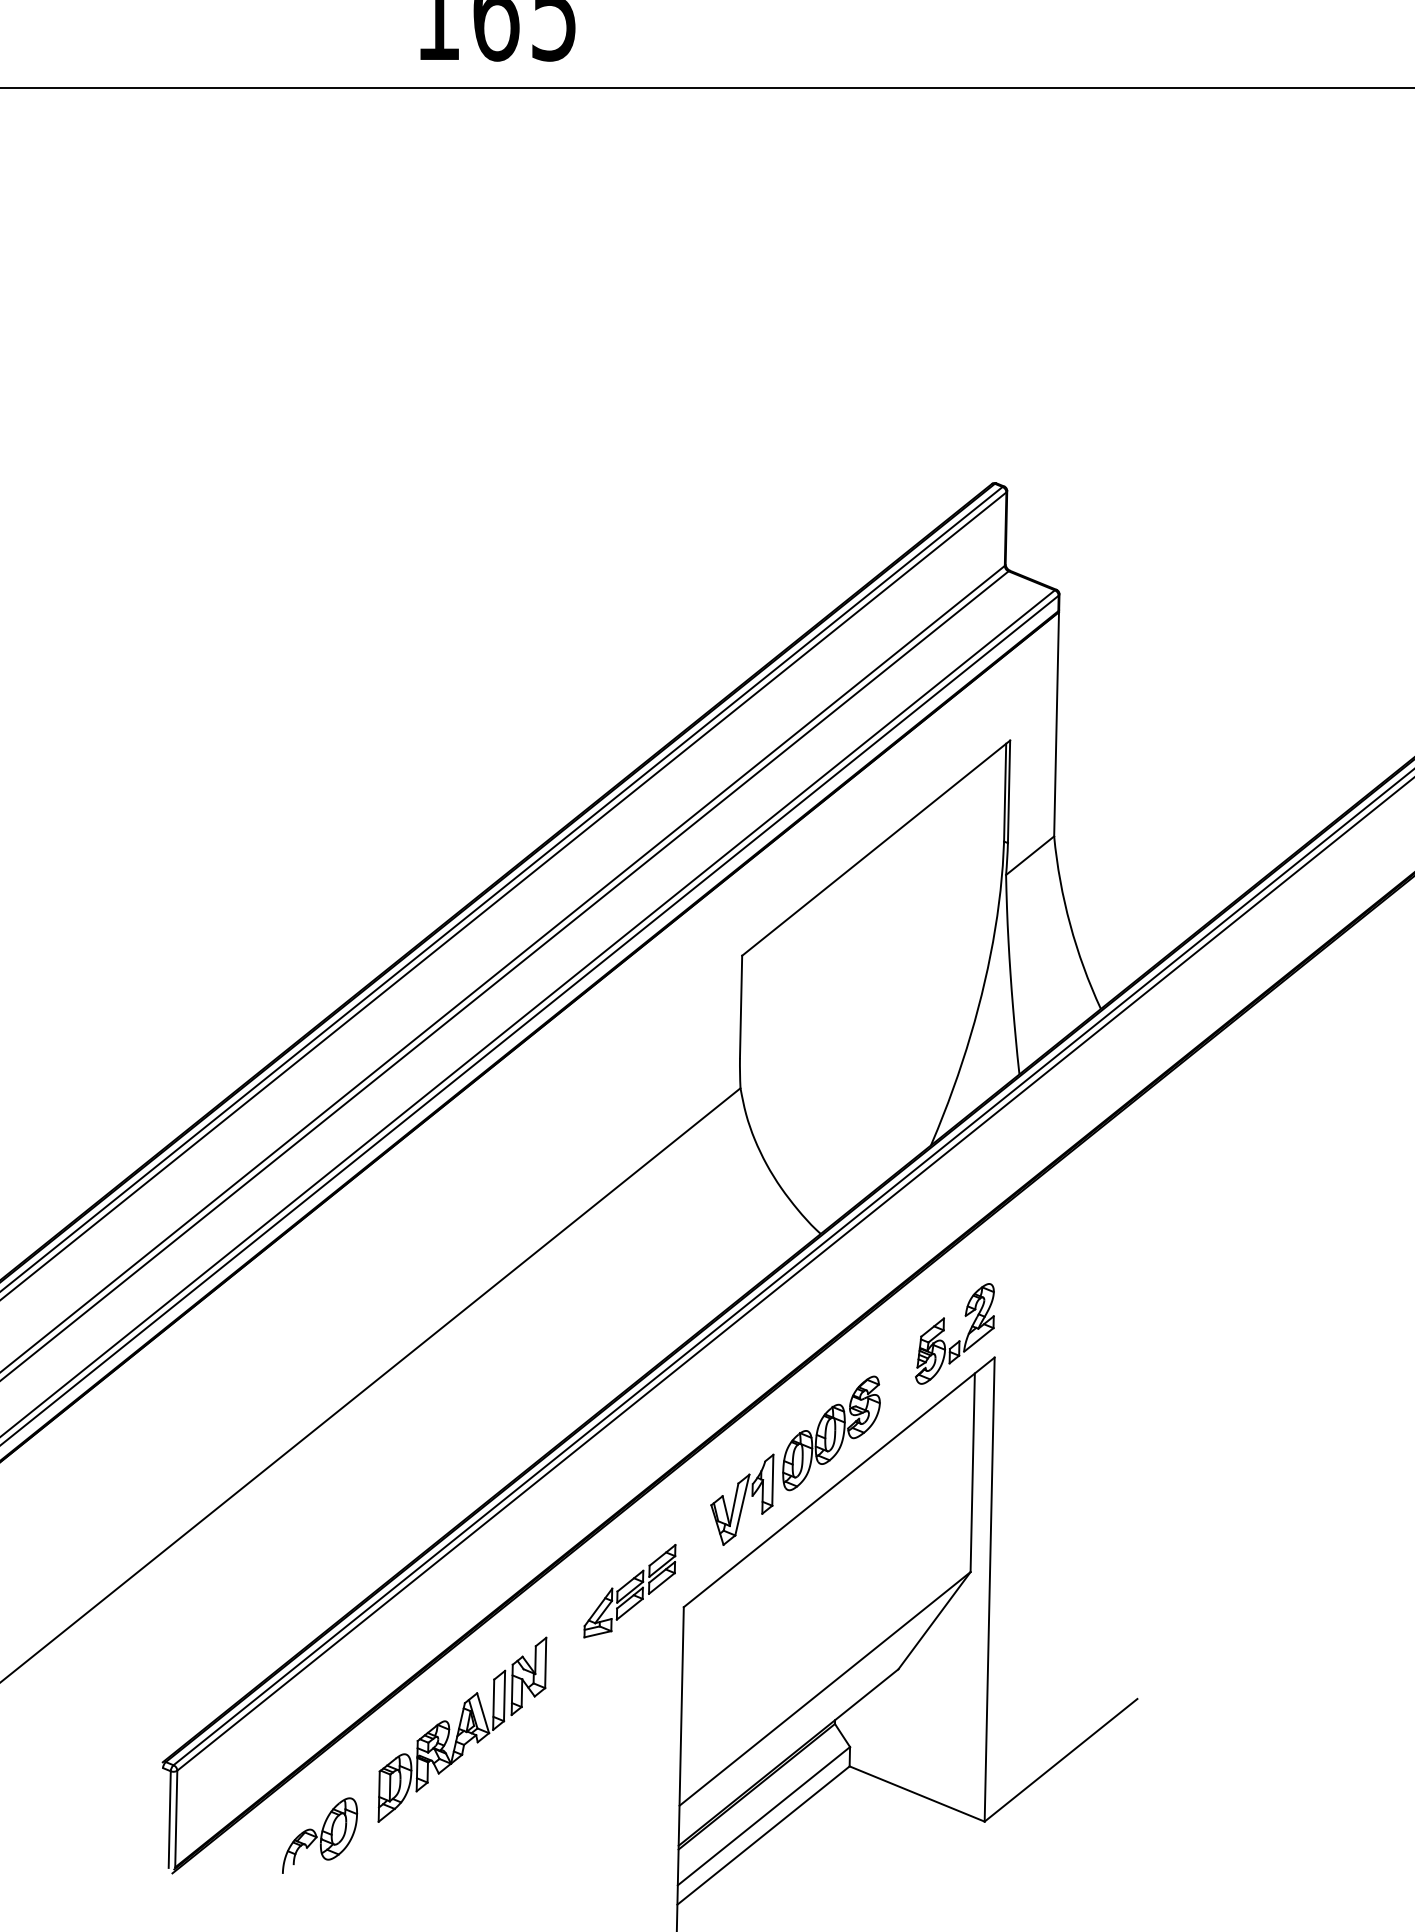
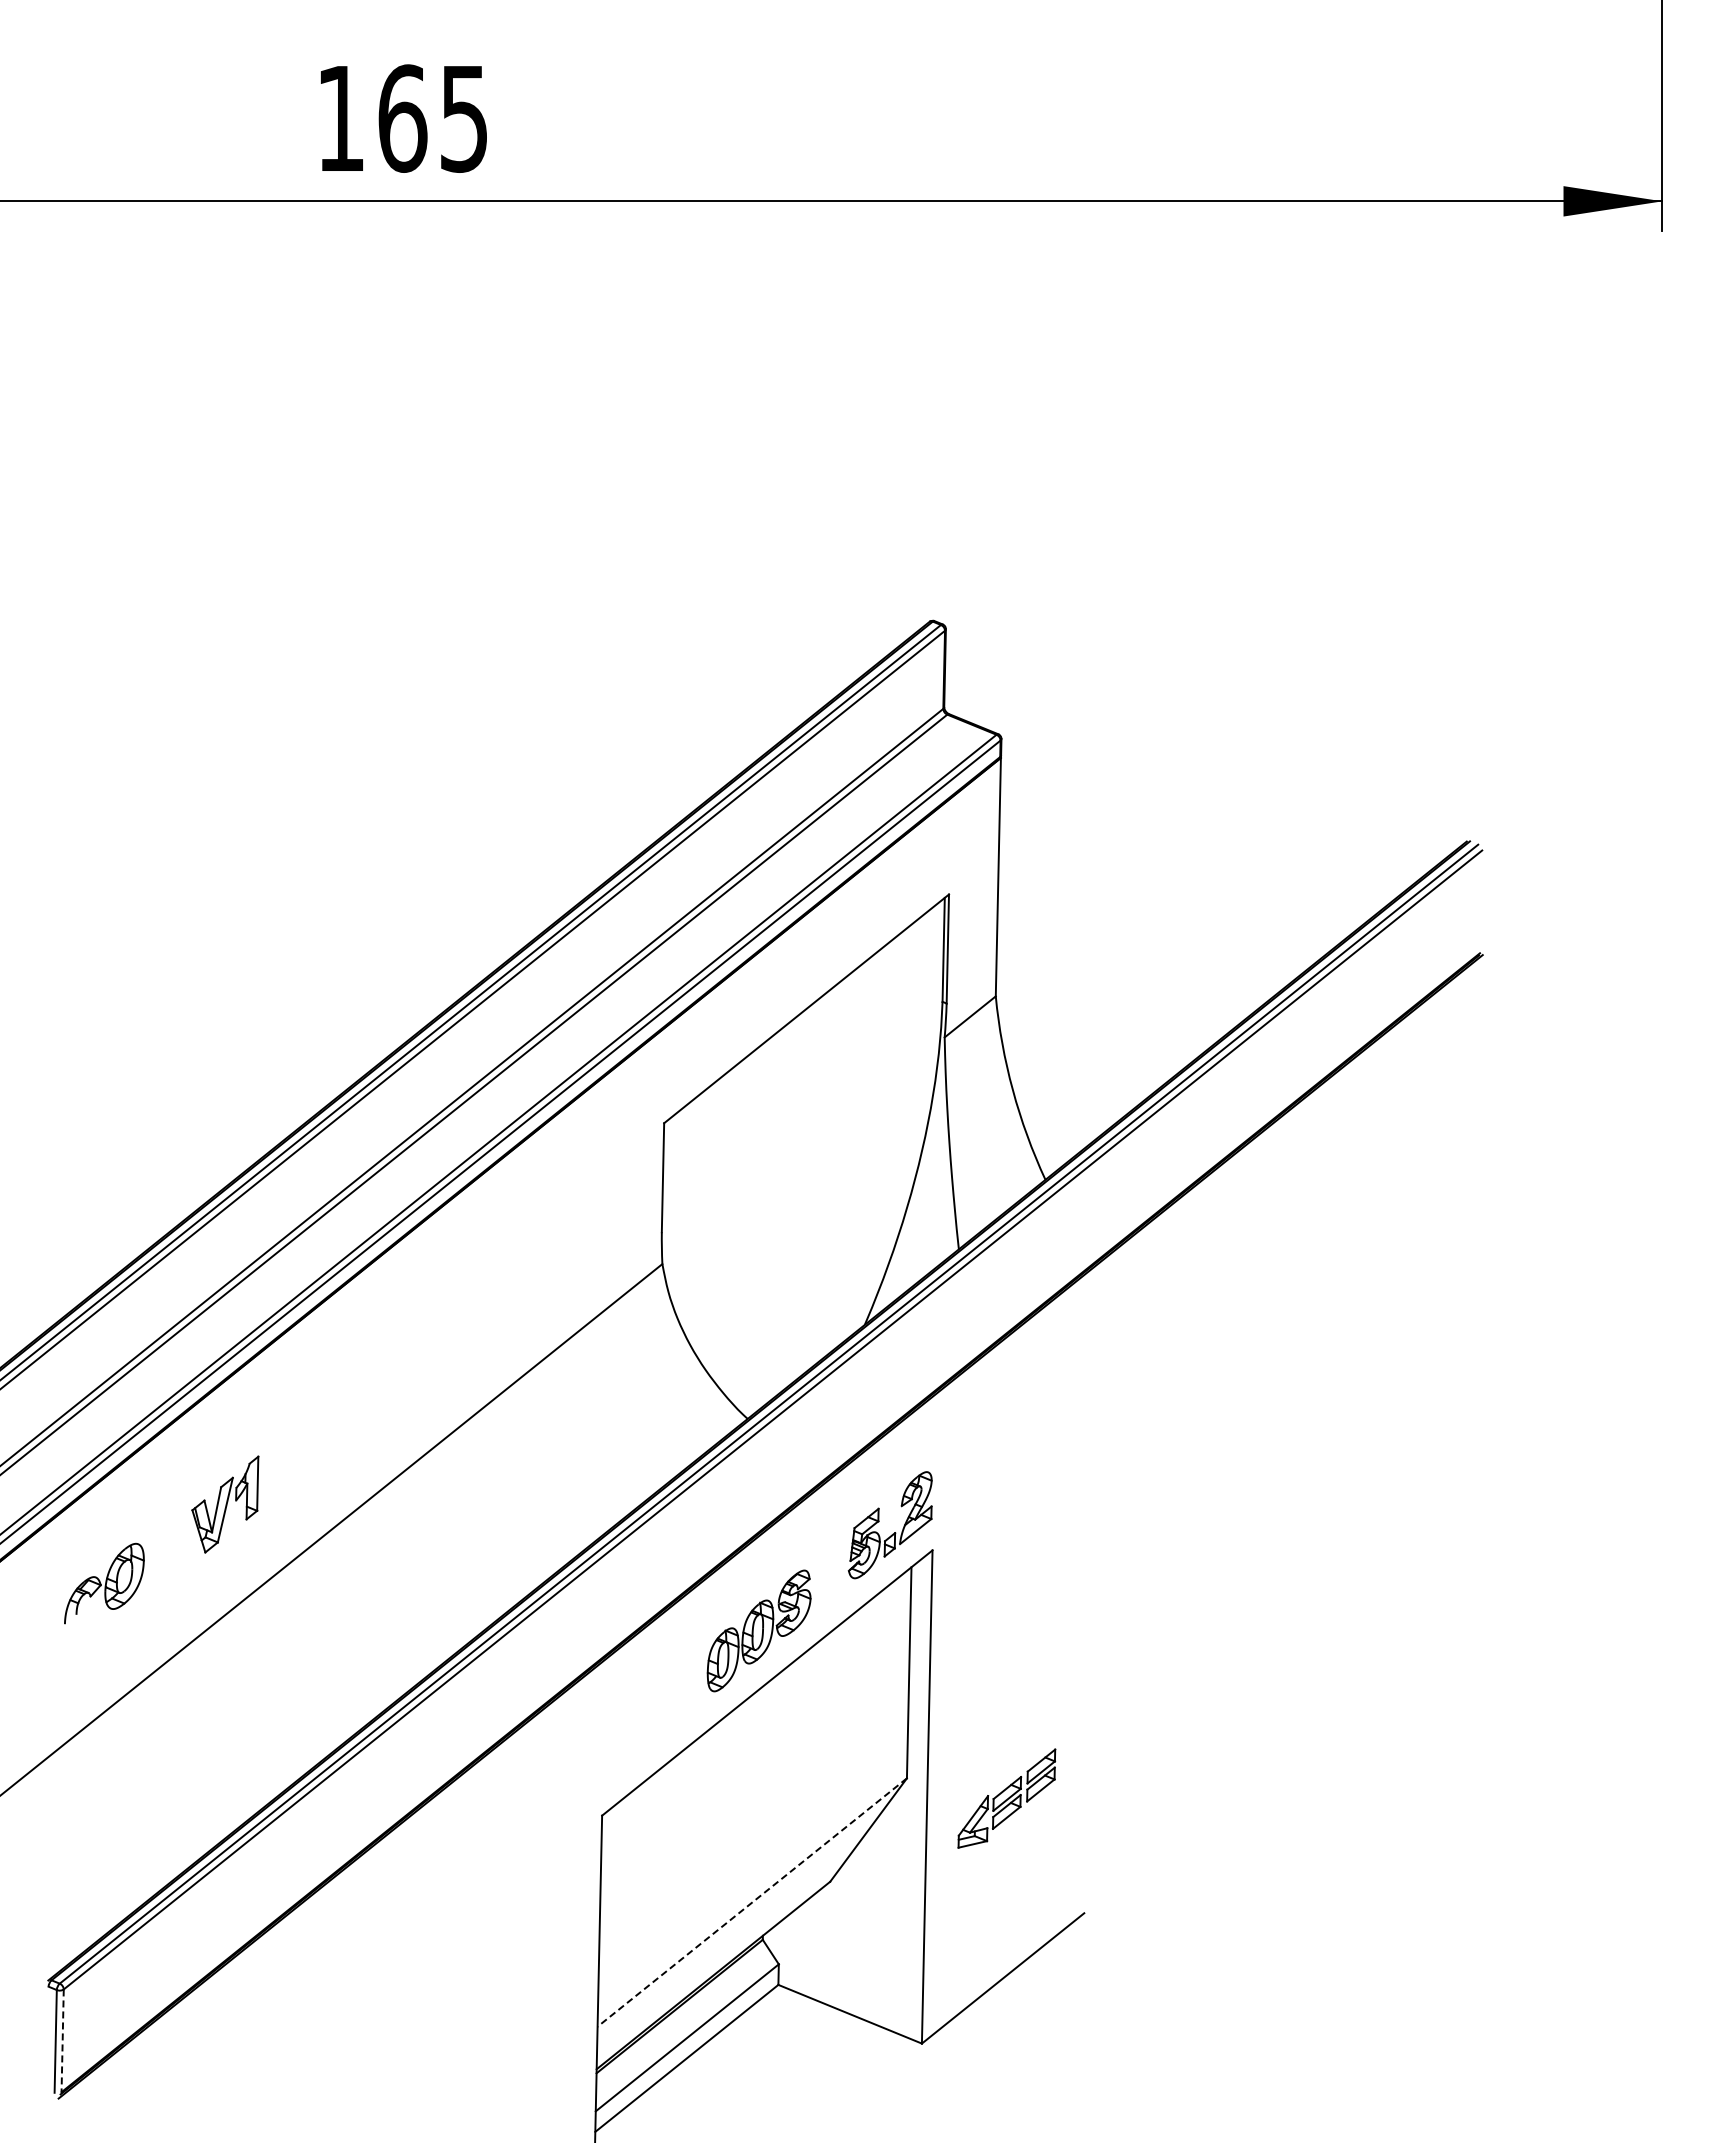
part: (742, 1499) -> (225, 1504), moved
part: (629, 1591) -> (1006, 1798), moved
line: (824, 1688) -> (751, 1902), solid -> dashed
part: (462, 1729) -> (366, 1945), removed
line: (176, 1819) -> (62, 2041), solid -> dashed
part: (320, 1835) -> (104, 1583), moved

